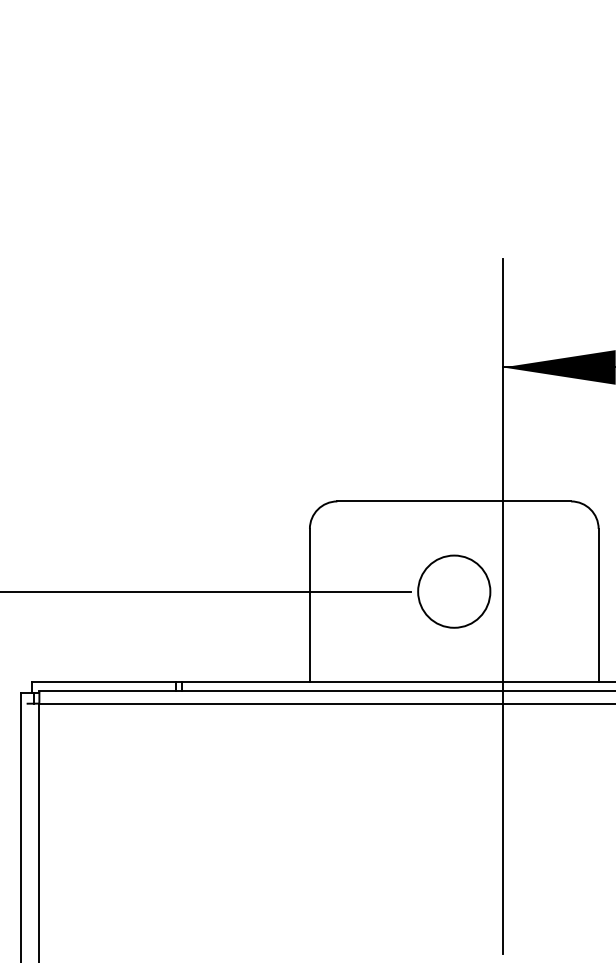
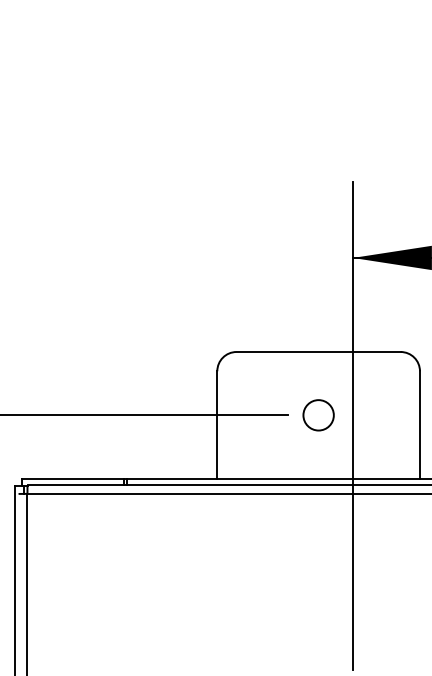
circle: (454, 590) -> (318, 414), size x0.6

